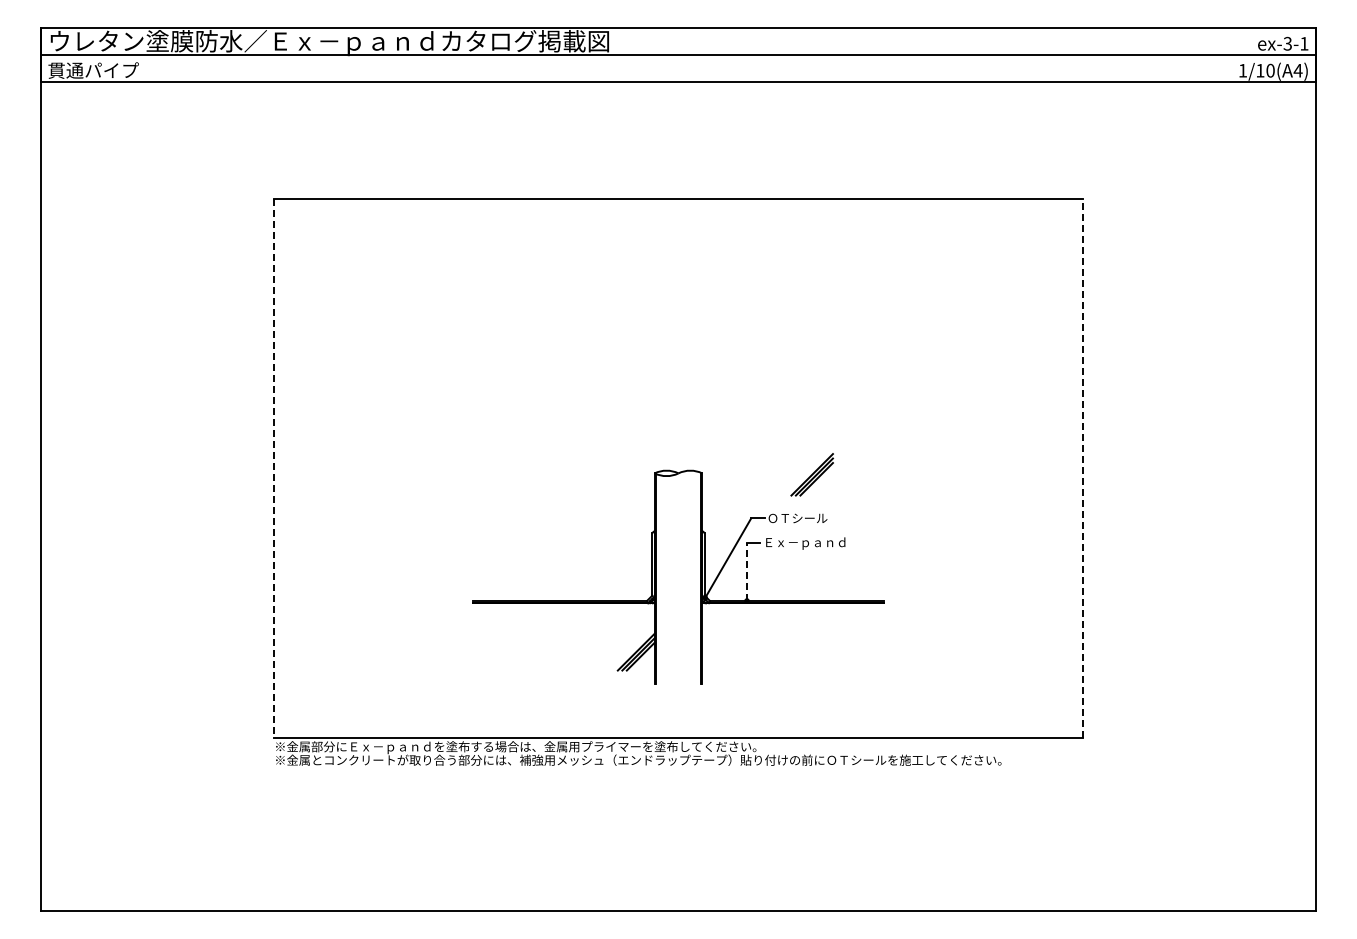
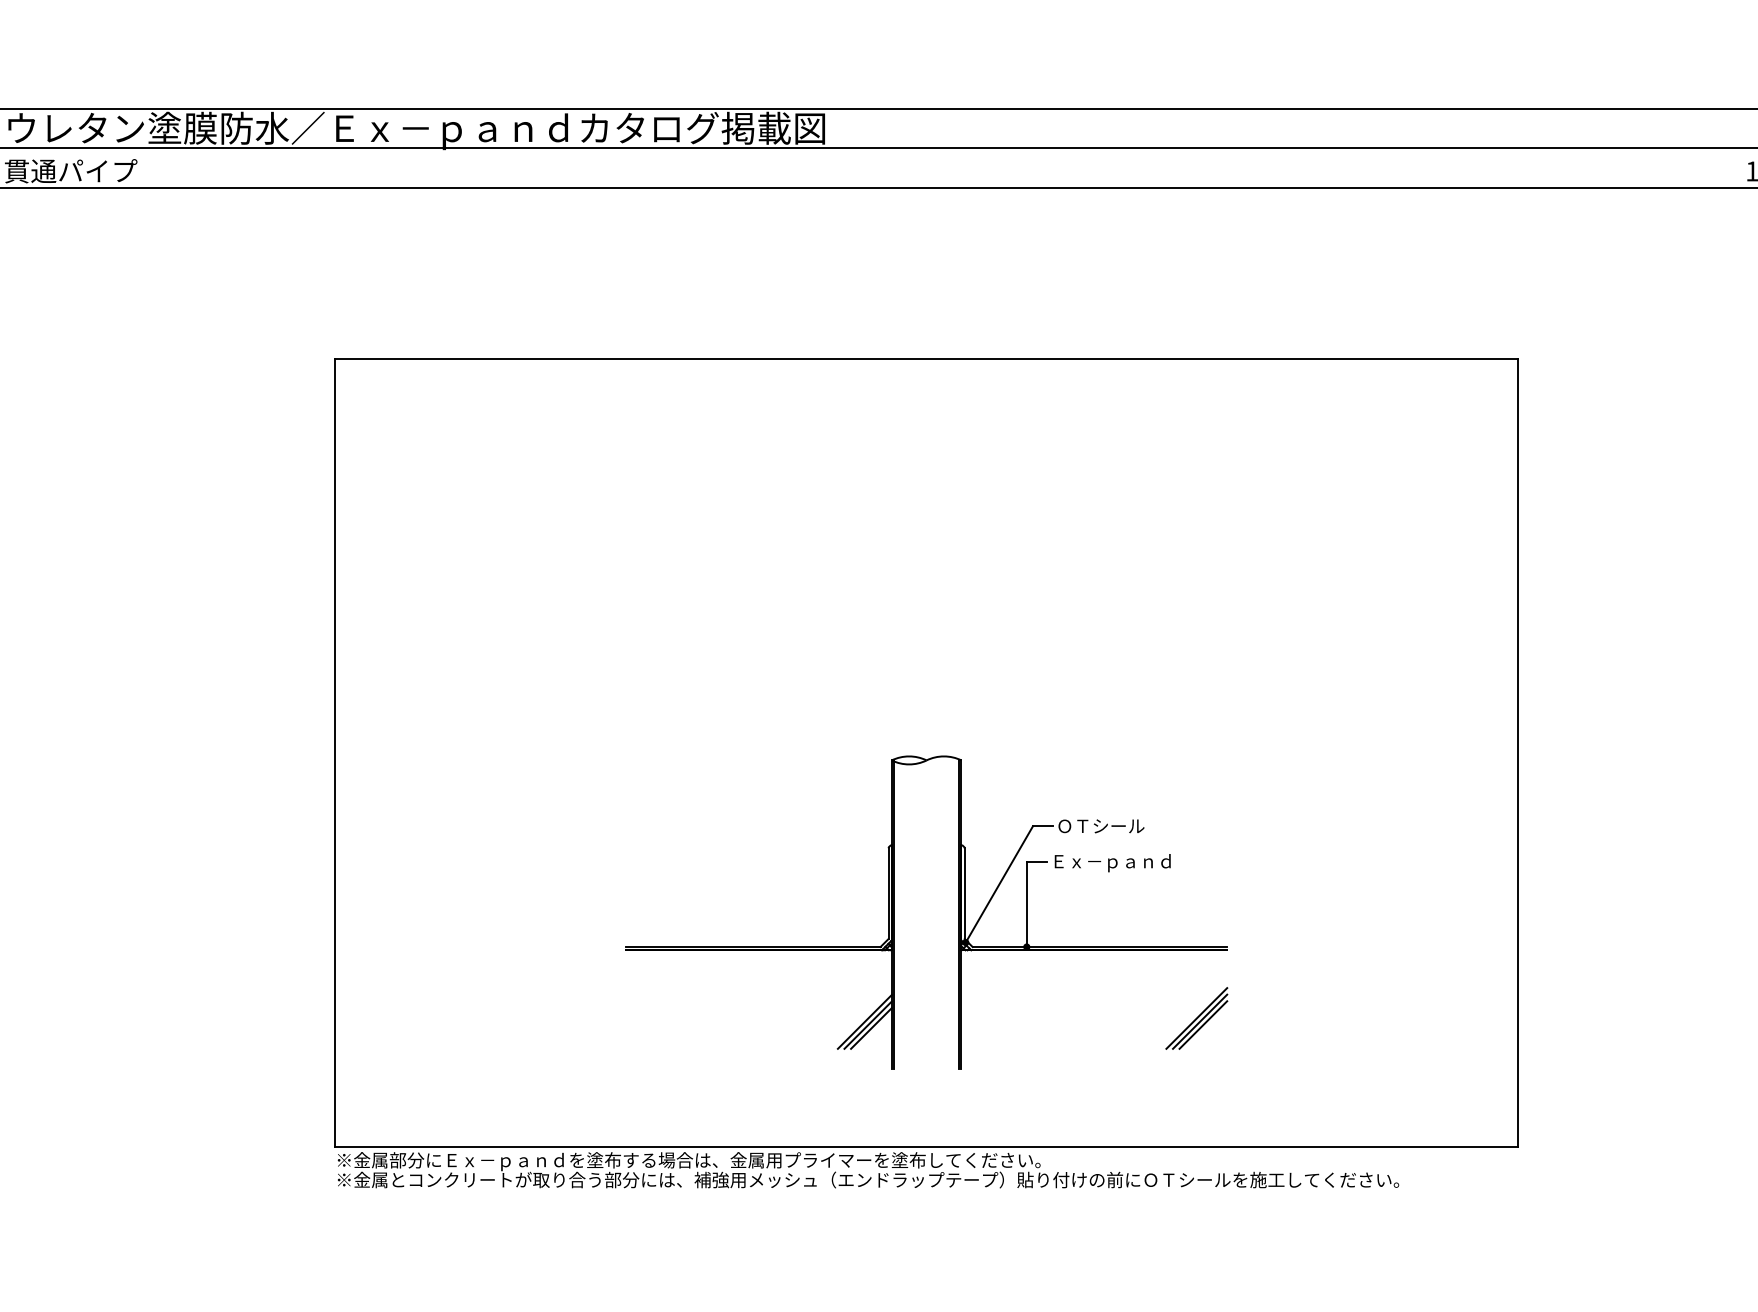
line: (1082, 467) -> (1517, 751), dashed -> solid
line: (274, 468) -> (335, 753), dashed -> solid
part: (812, 474) -> (1197, 1018), moved
line: (746, 571) -> (1026, 903), dashed -> solid

